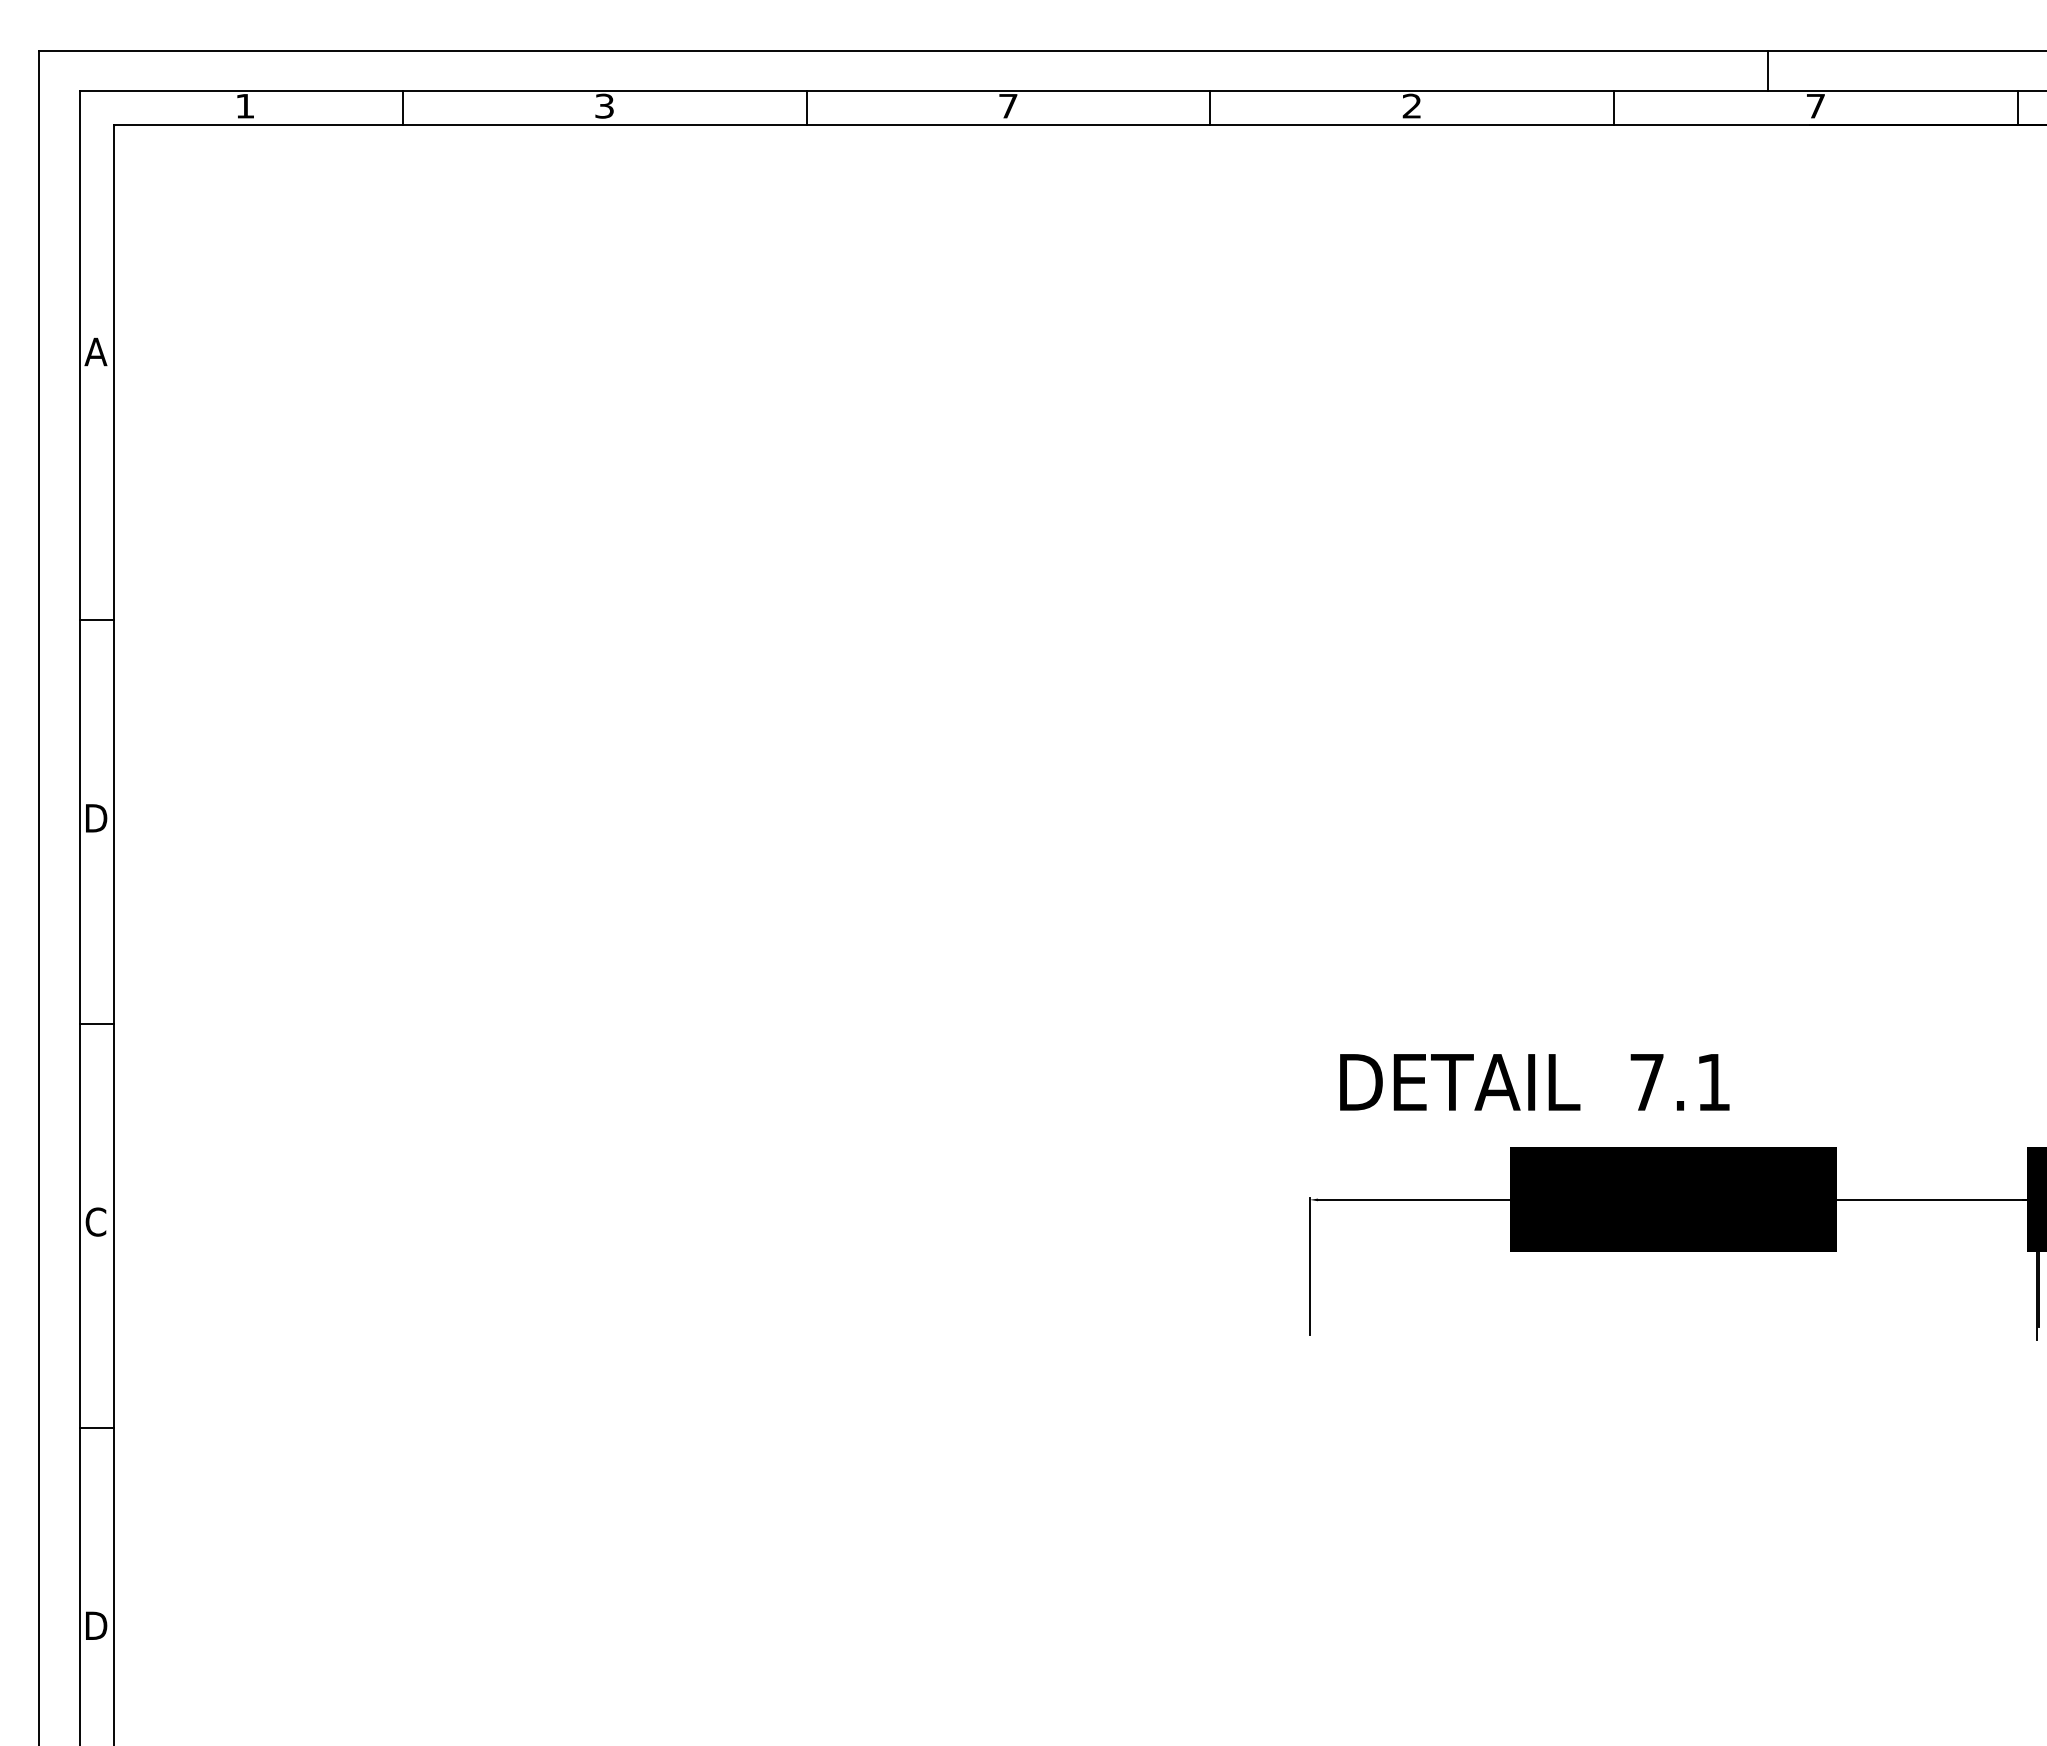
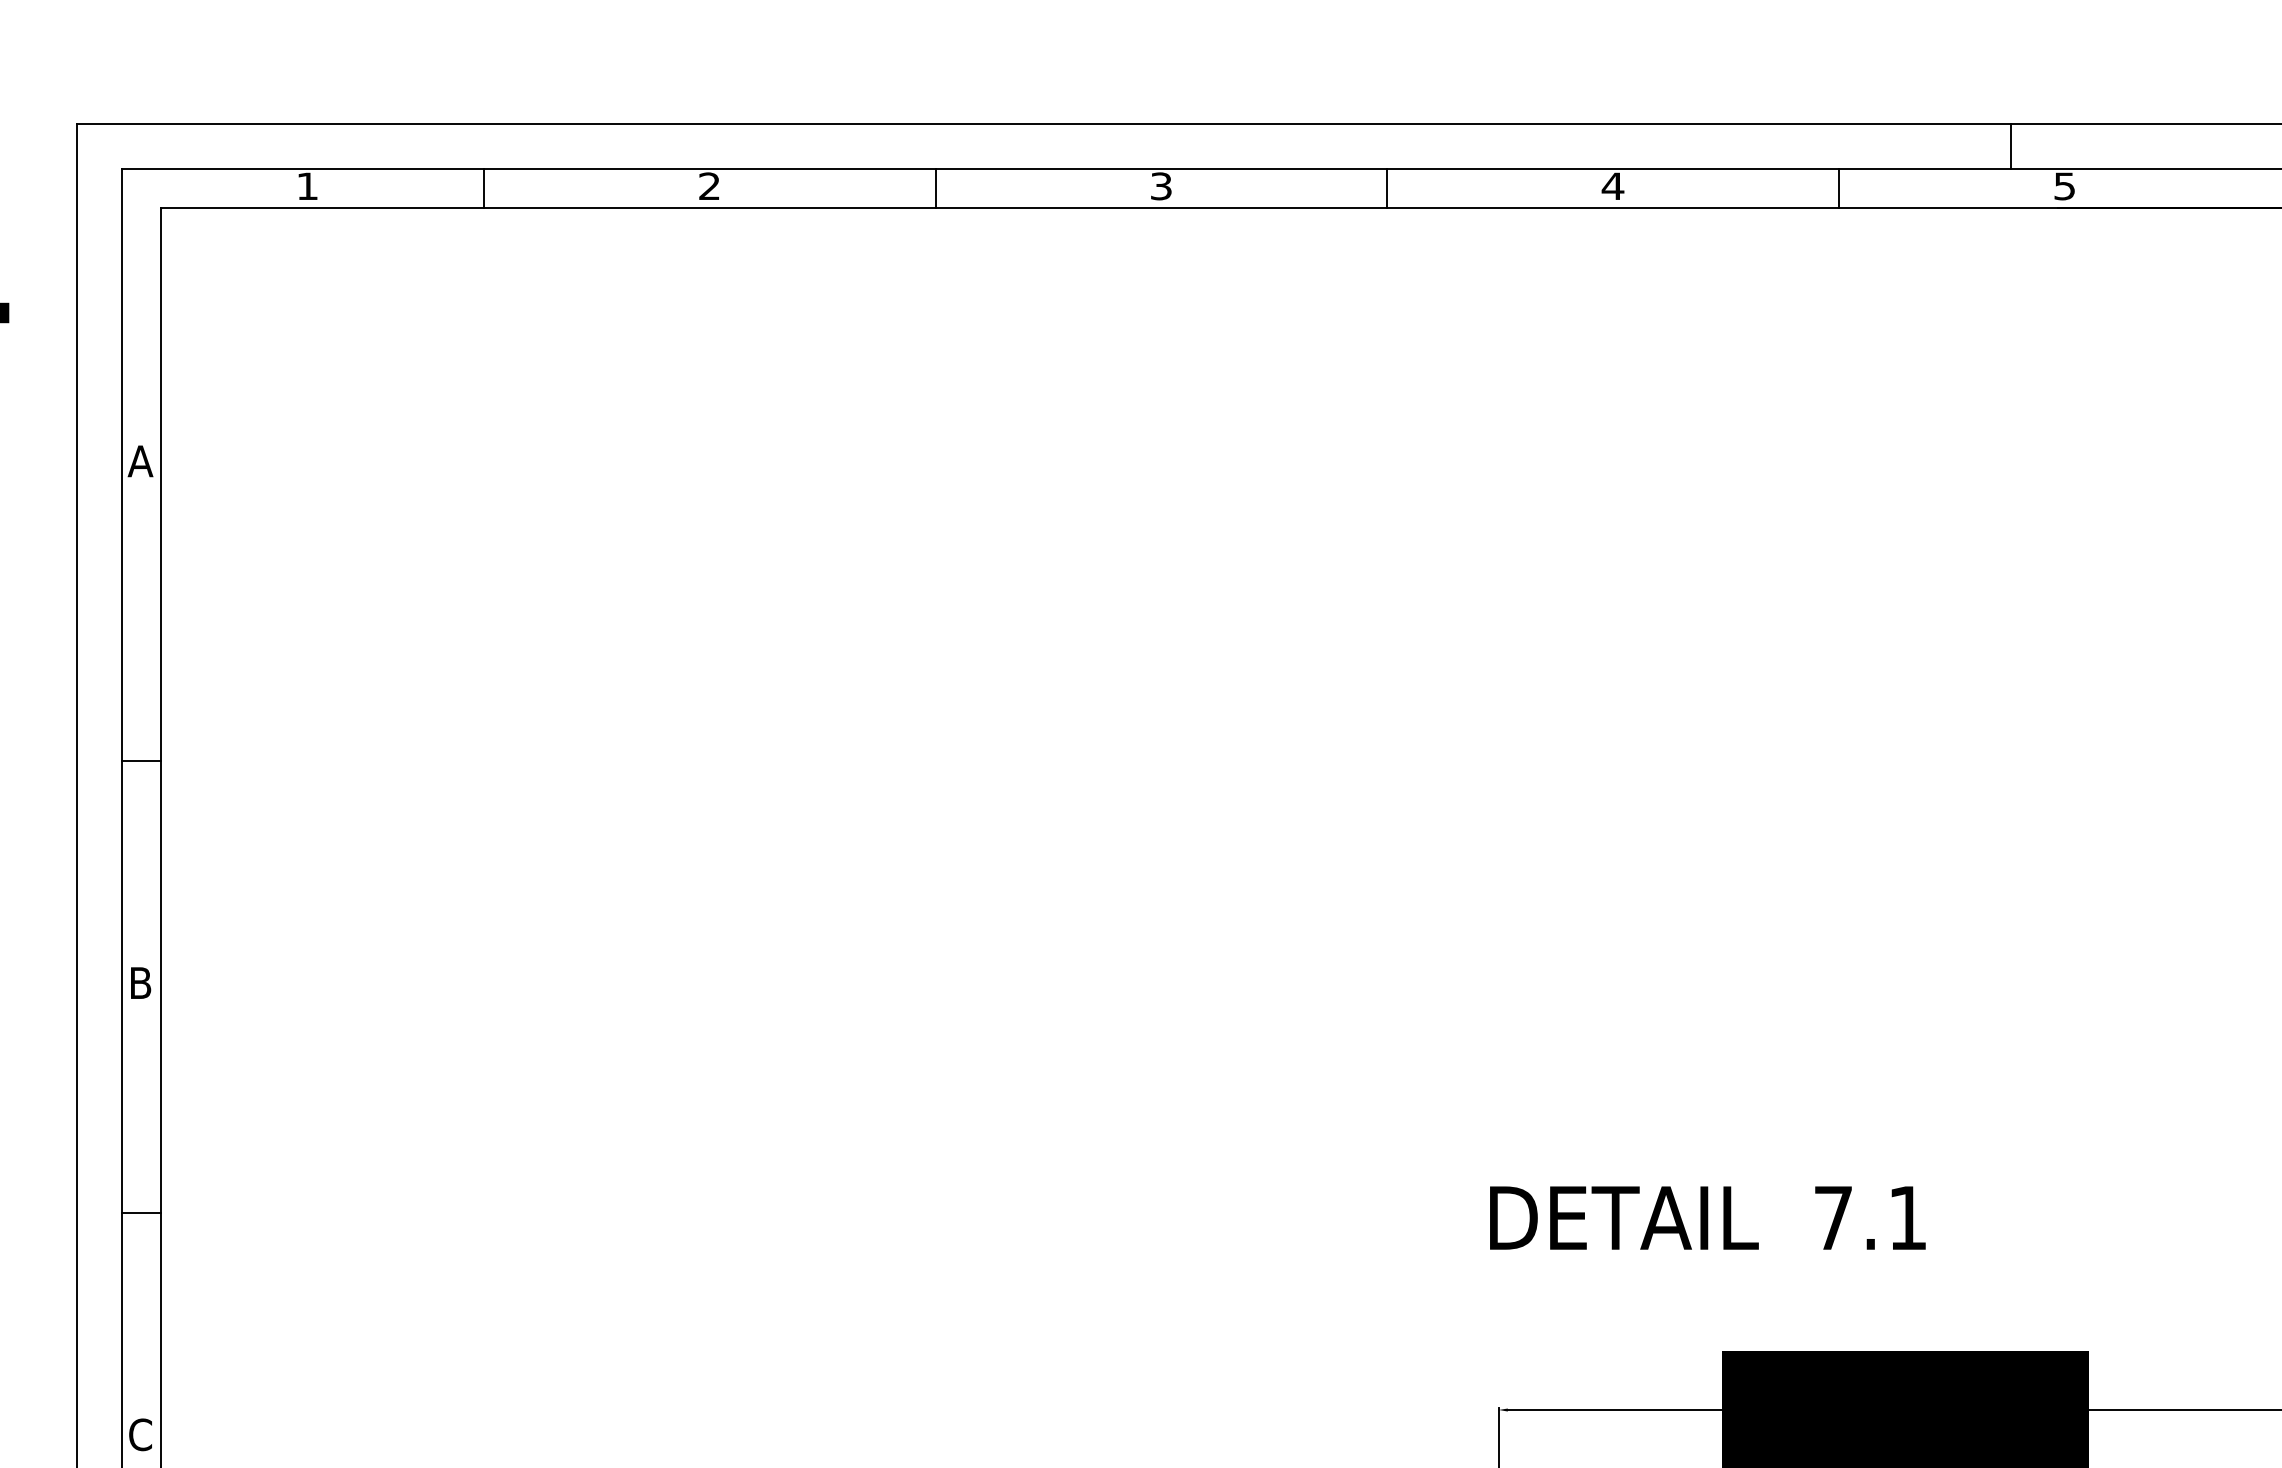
text: (1008, 105) -> (1161, 185), 7 -> 3
text: (1411, 105) -> (1612, 185), 2 -> 4
text: (604, 106) -> (709, 186), 3 -> 2
text: (1815, 106) -> (2064, 186), 7 -> 5
text: (96, 818) -> (141, 983), D -> B
text: (1534, 1082) -> (1707, 1218), moved

